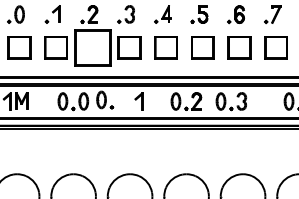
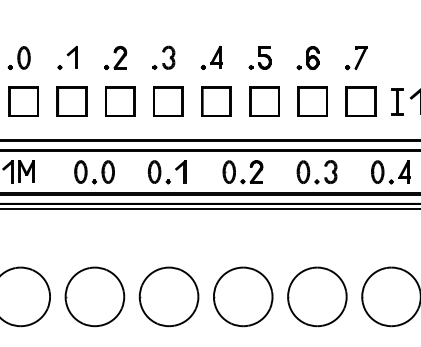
part: (93, 47) -> (120, 101), size x0.62
part: (105, 100) -> (159, 172), moved
part: (230, 101) -> (316, 172), moved

